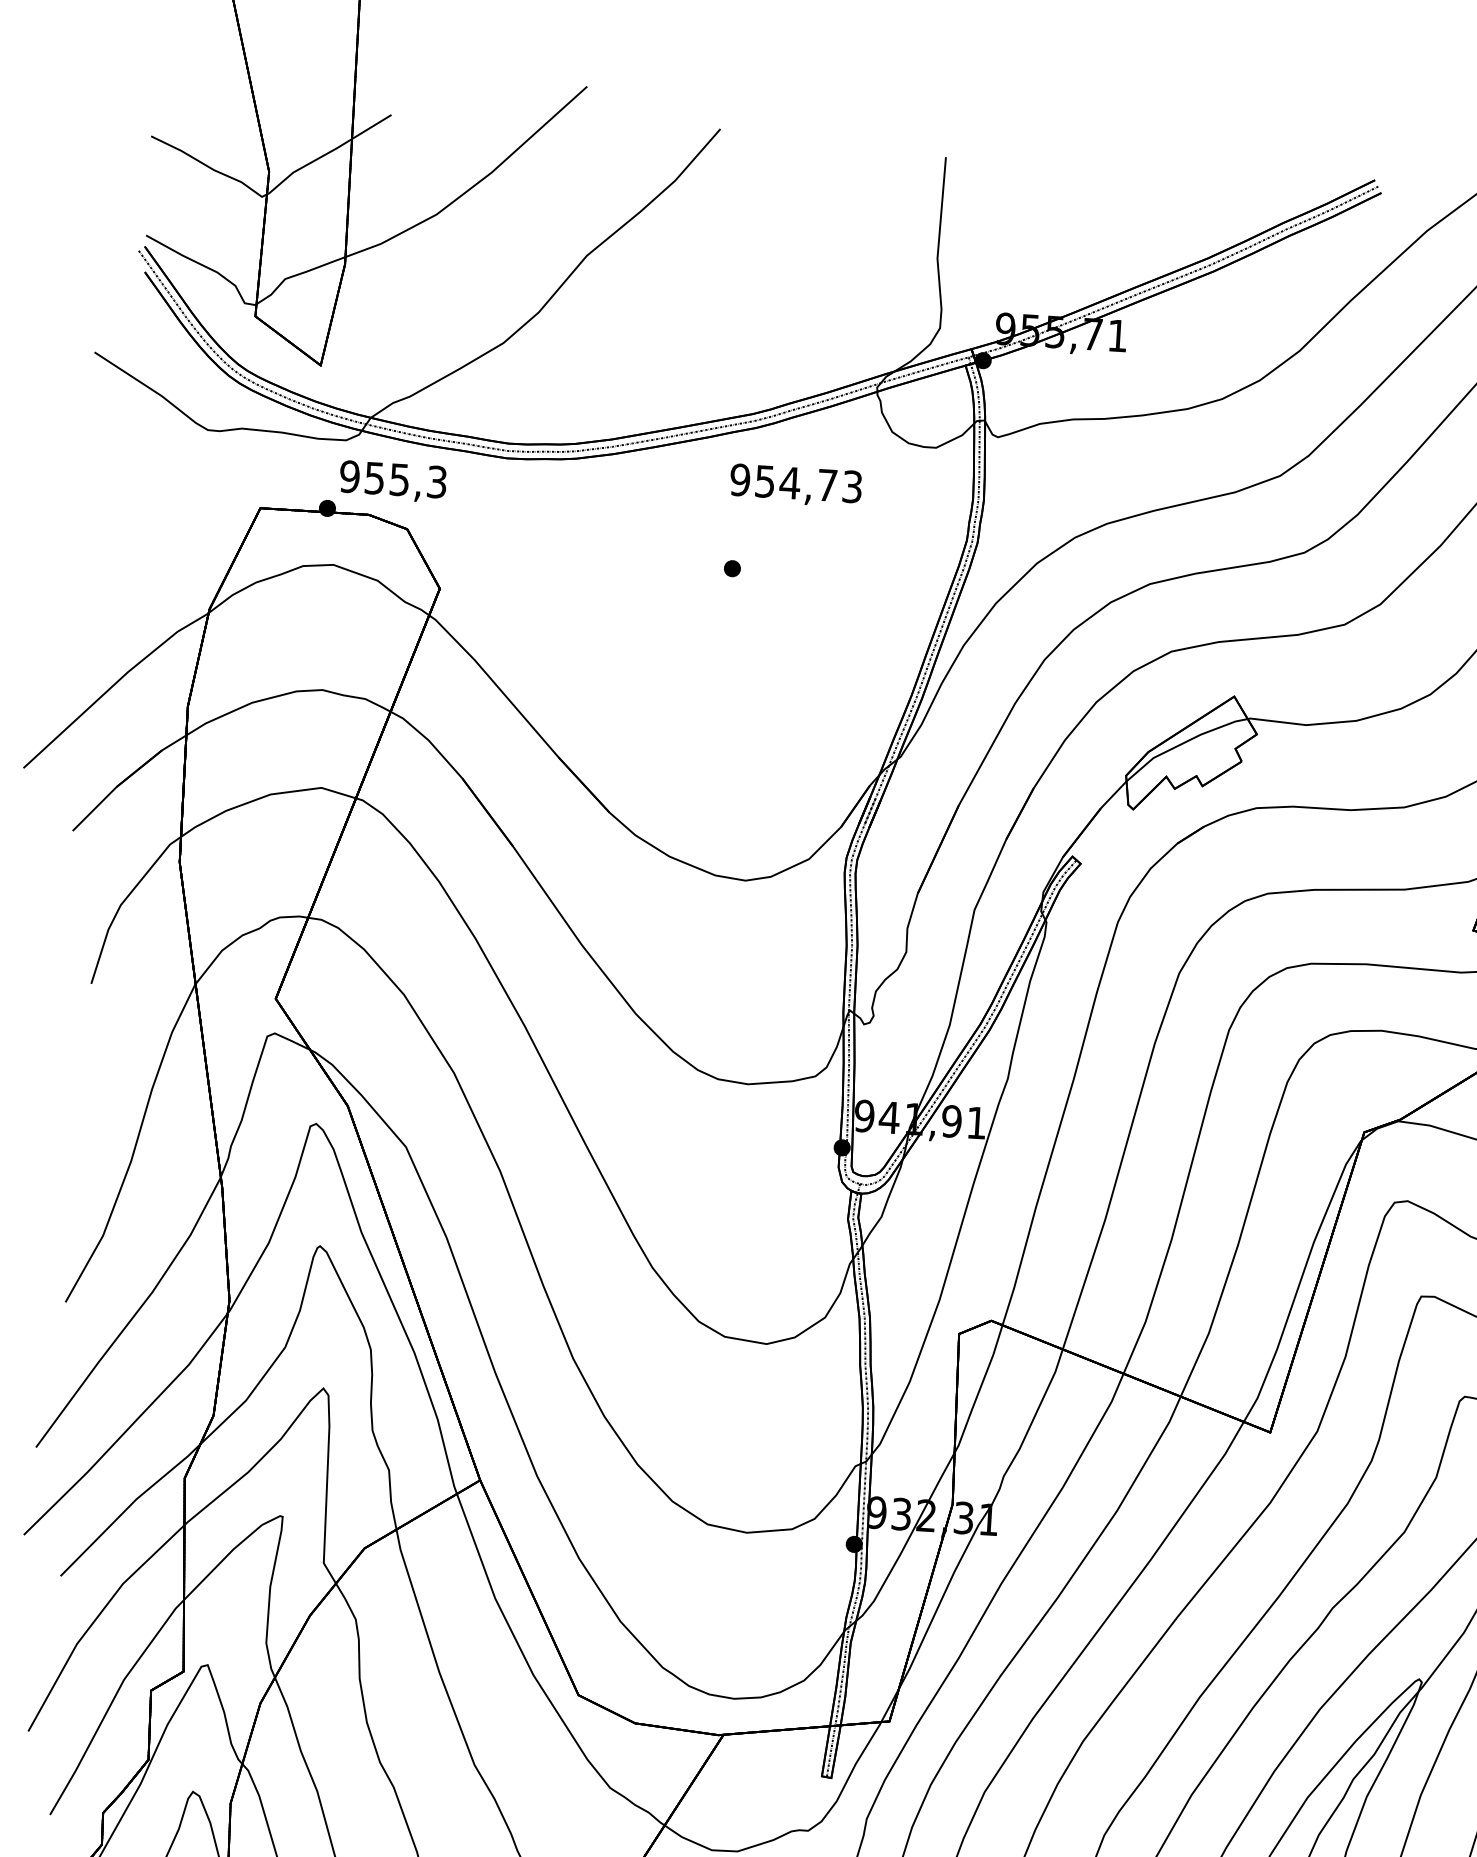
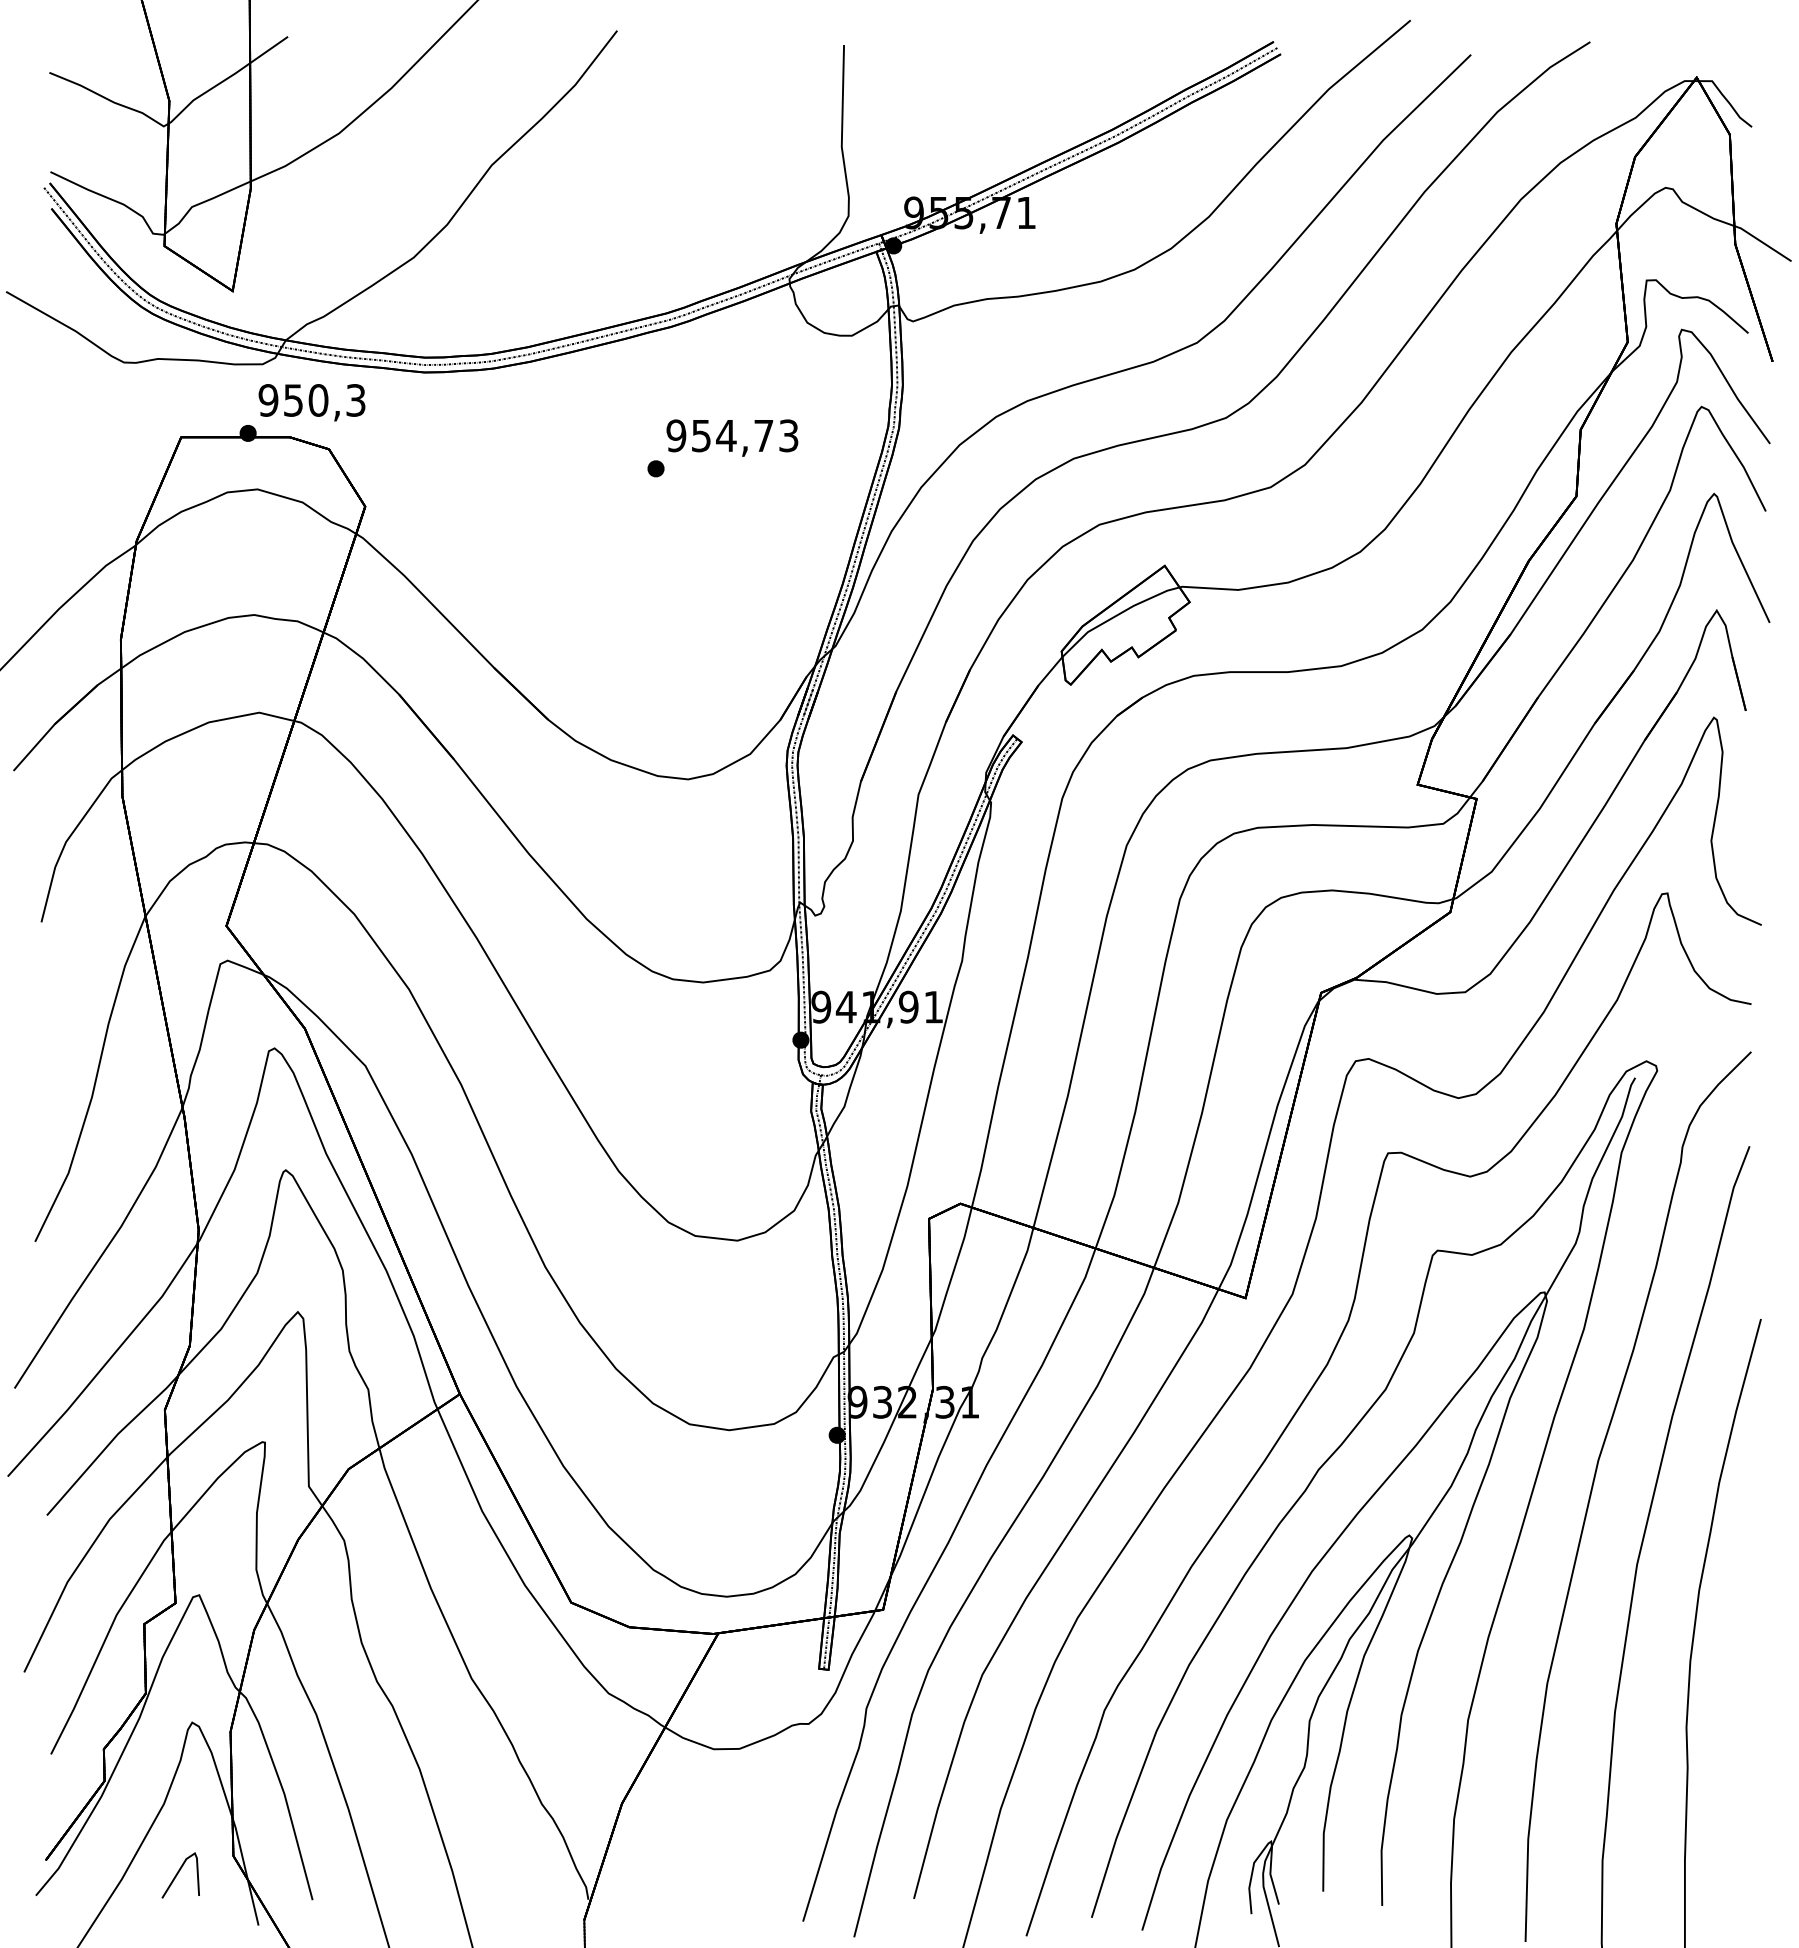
text: (399, 479) -> (318, 400), 955,3 -> 950,3
text: (796, 485) -> (732, 437), moved

